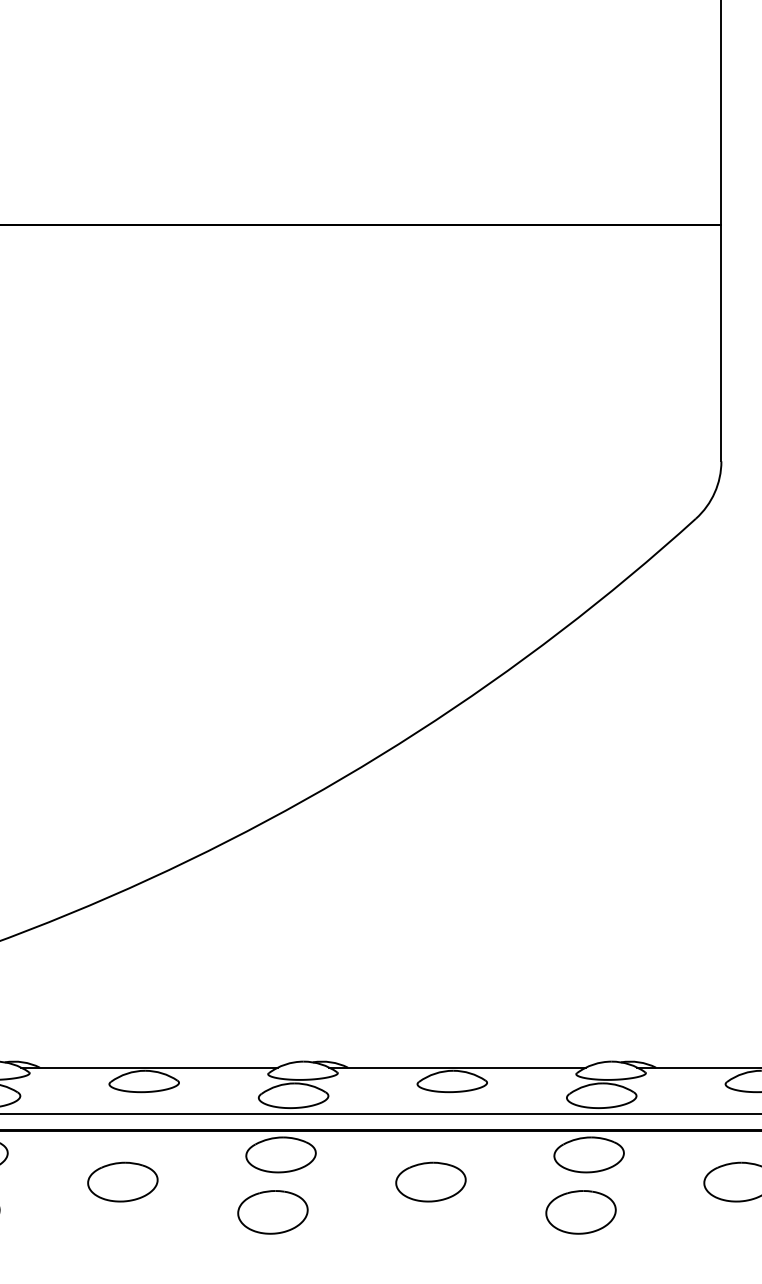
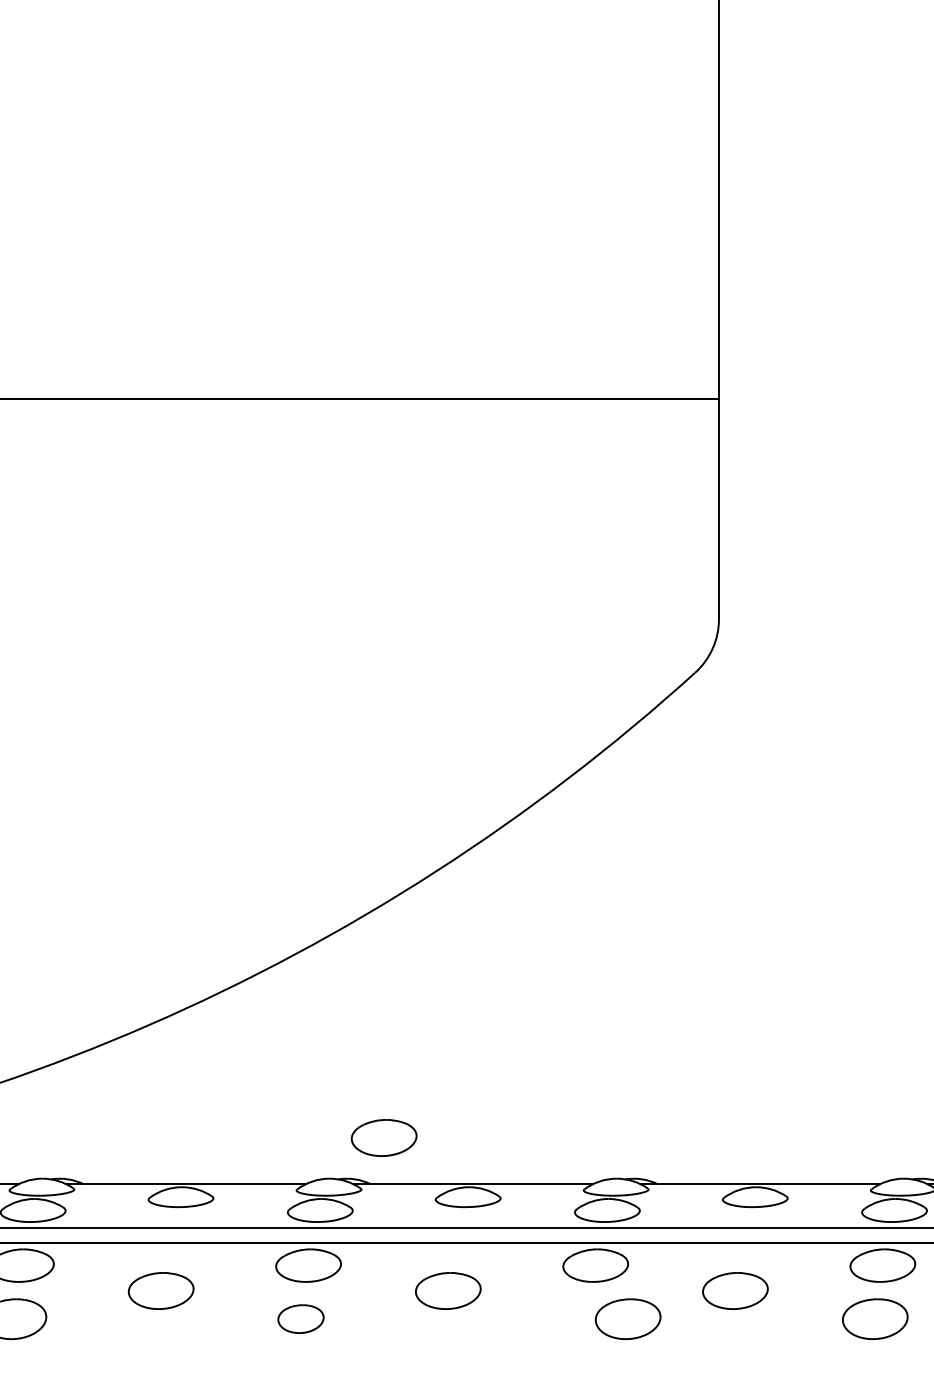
part: (361, 1017) -> (383, 1137), added
part: (272, 1211) -> (300, 1318), size x0.7
part: (580, 1211) -> (627, 1318), moved

